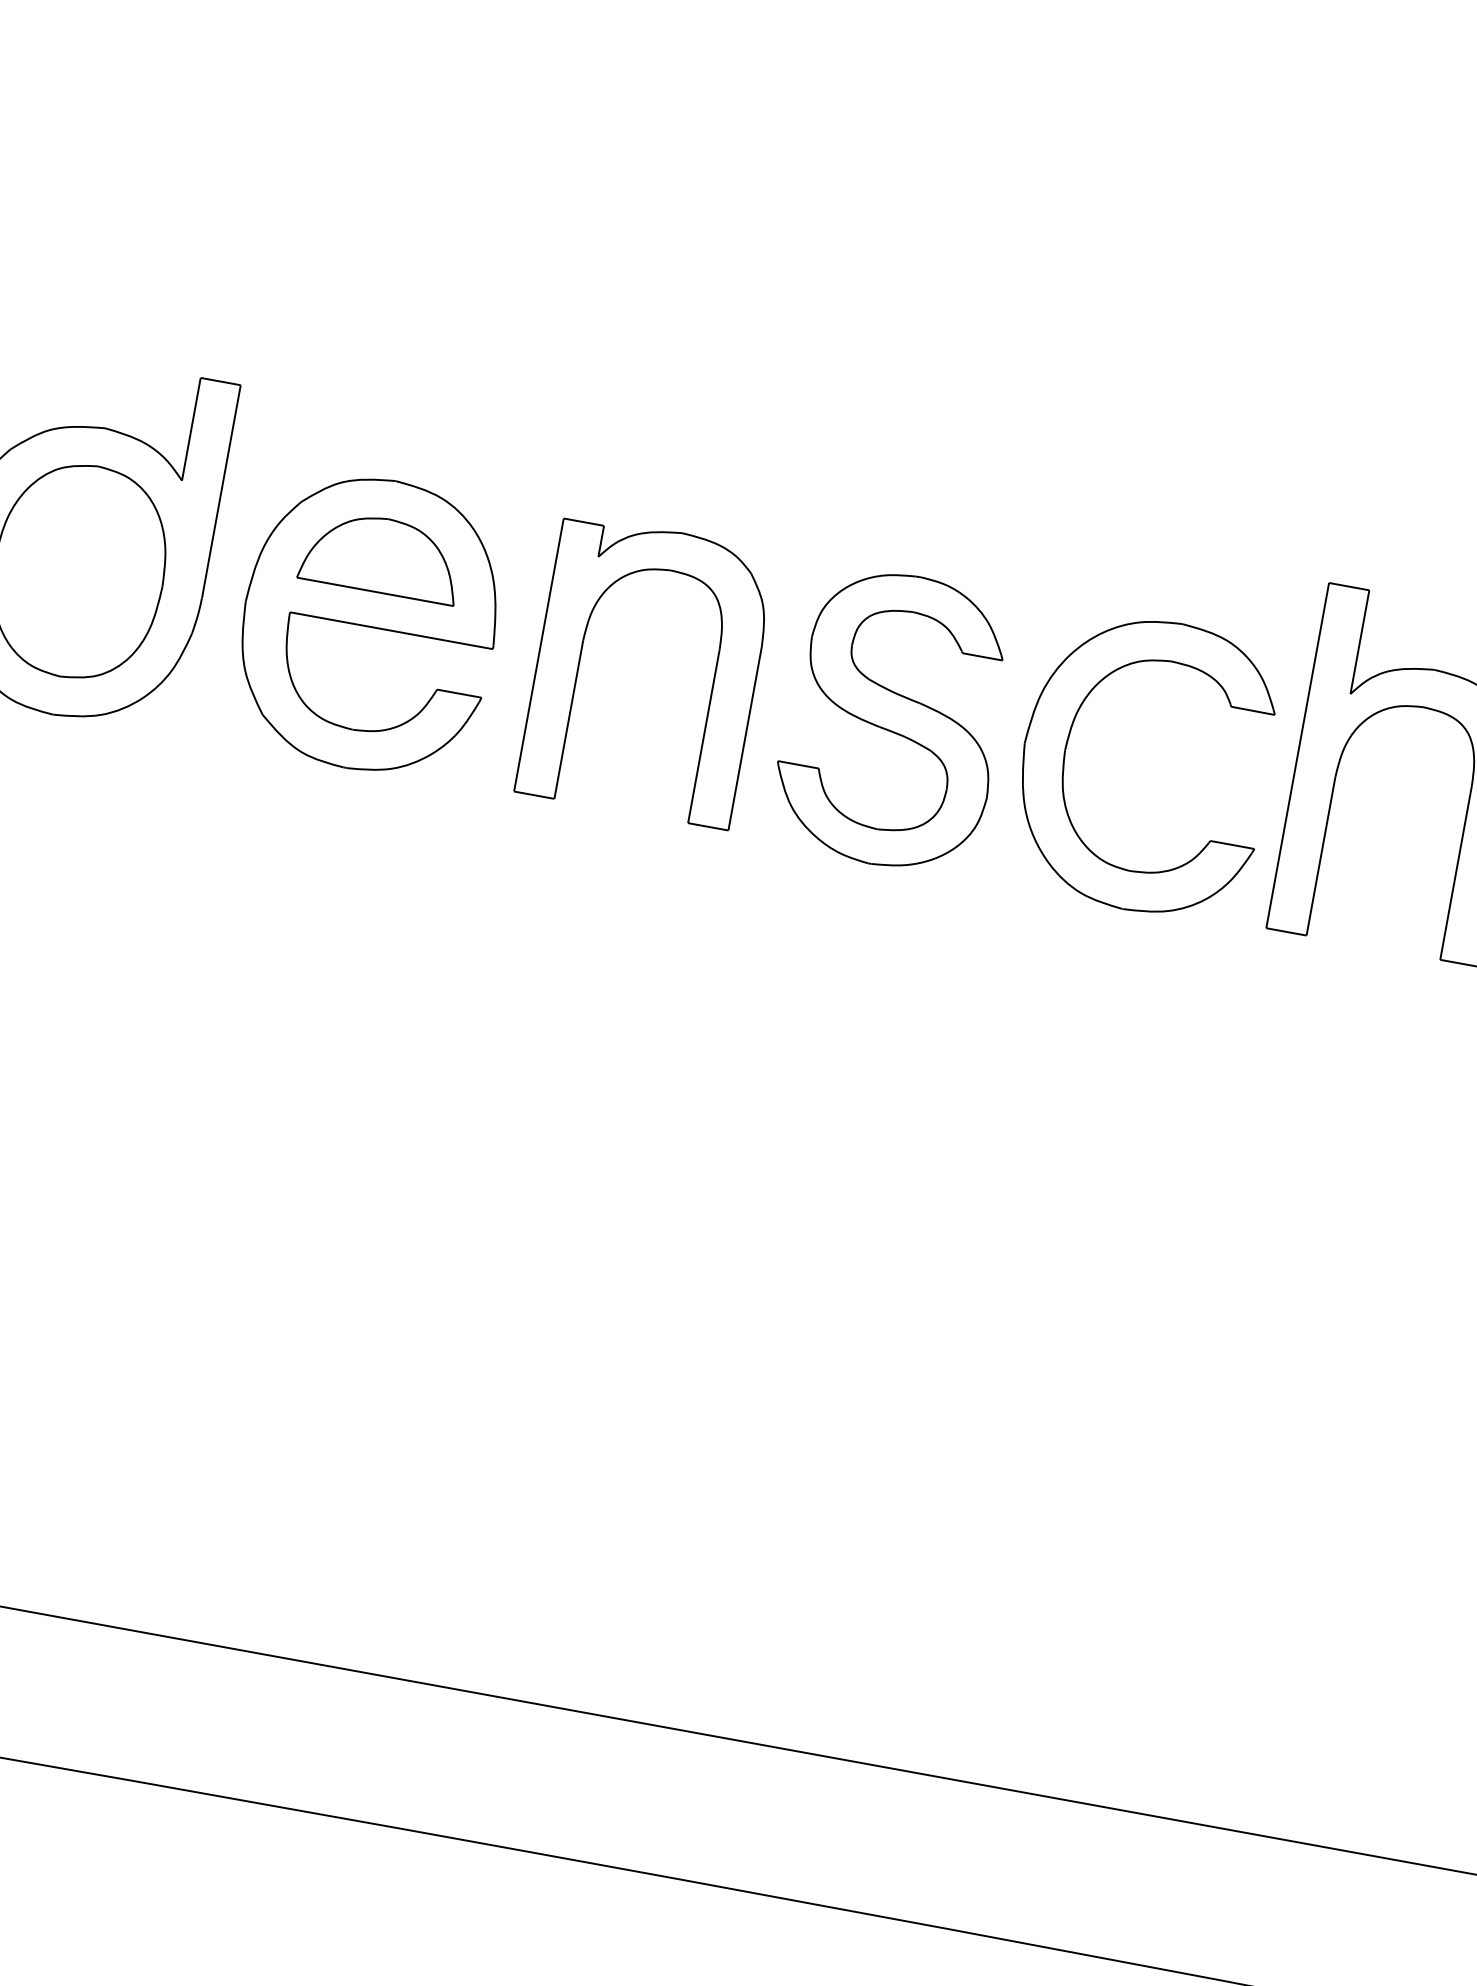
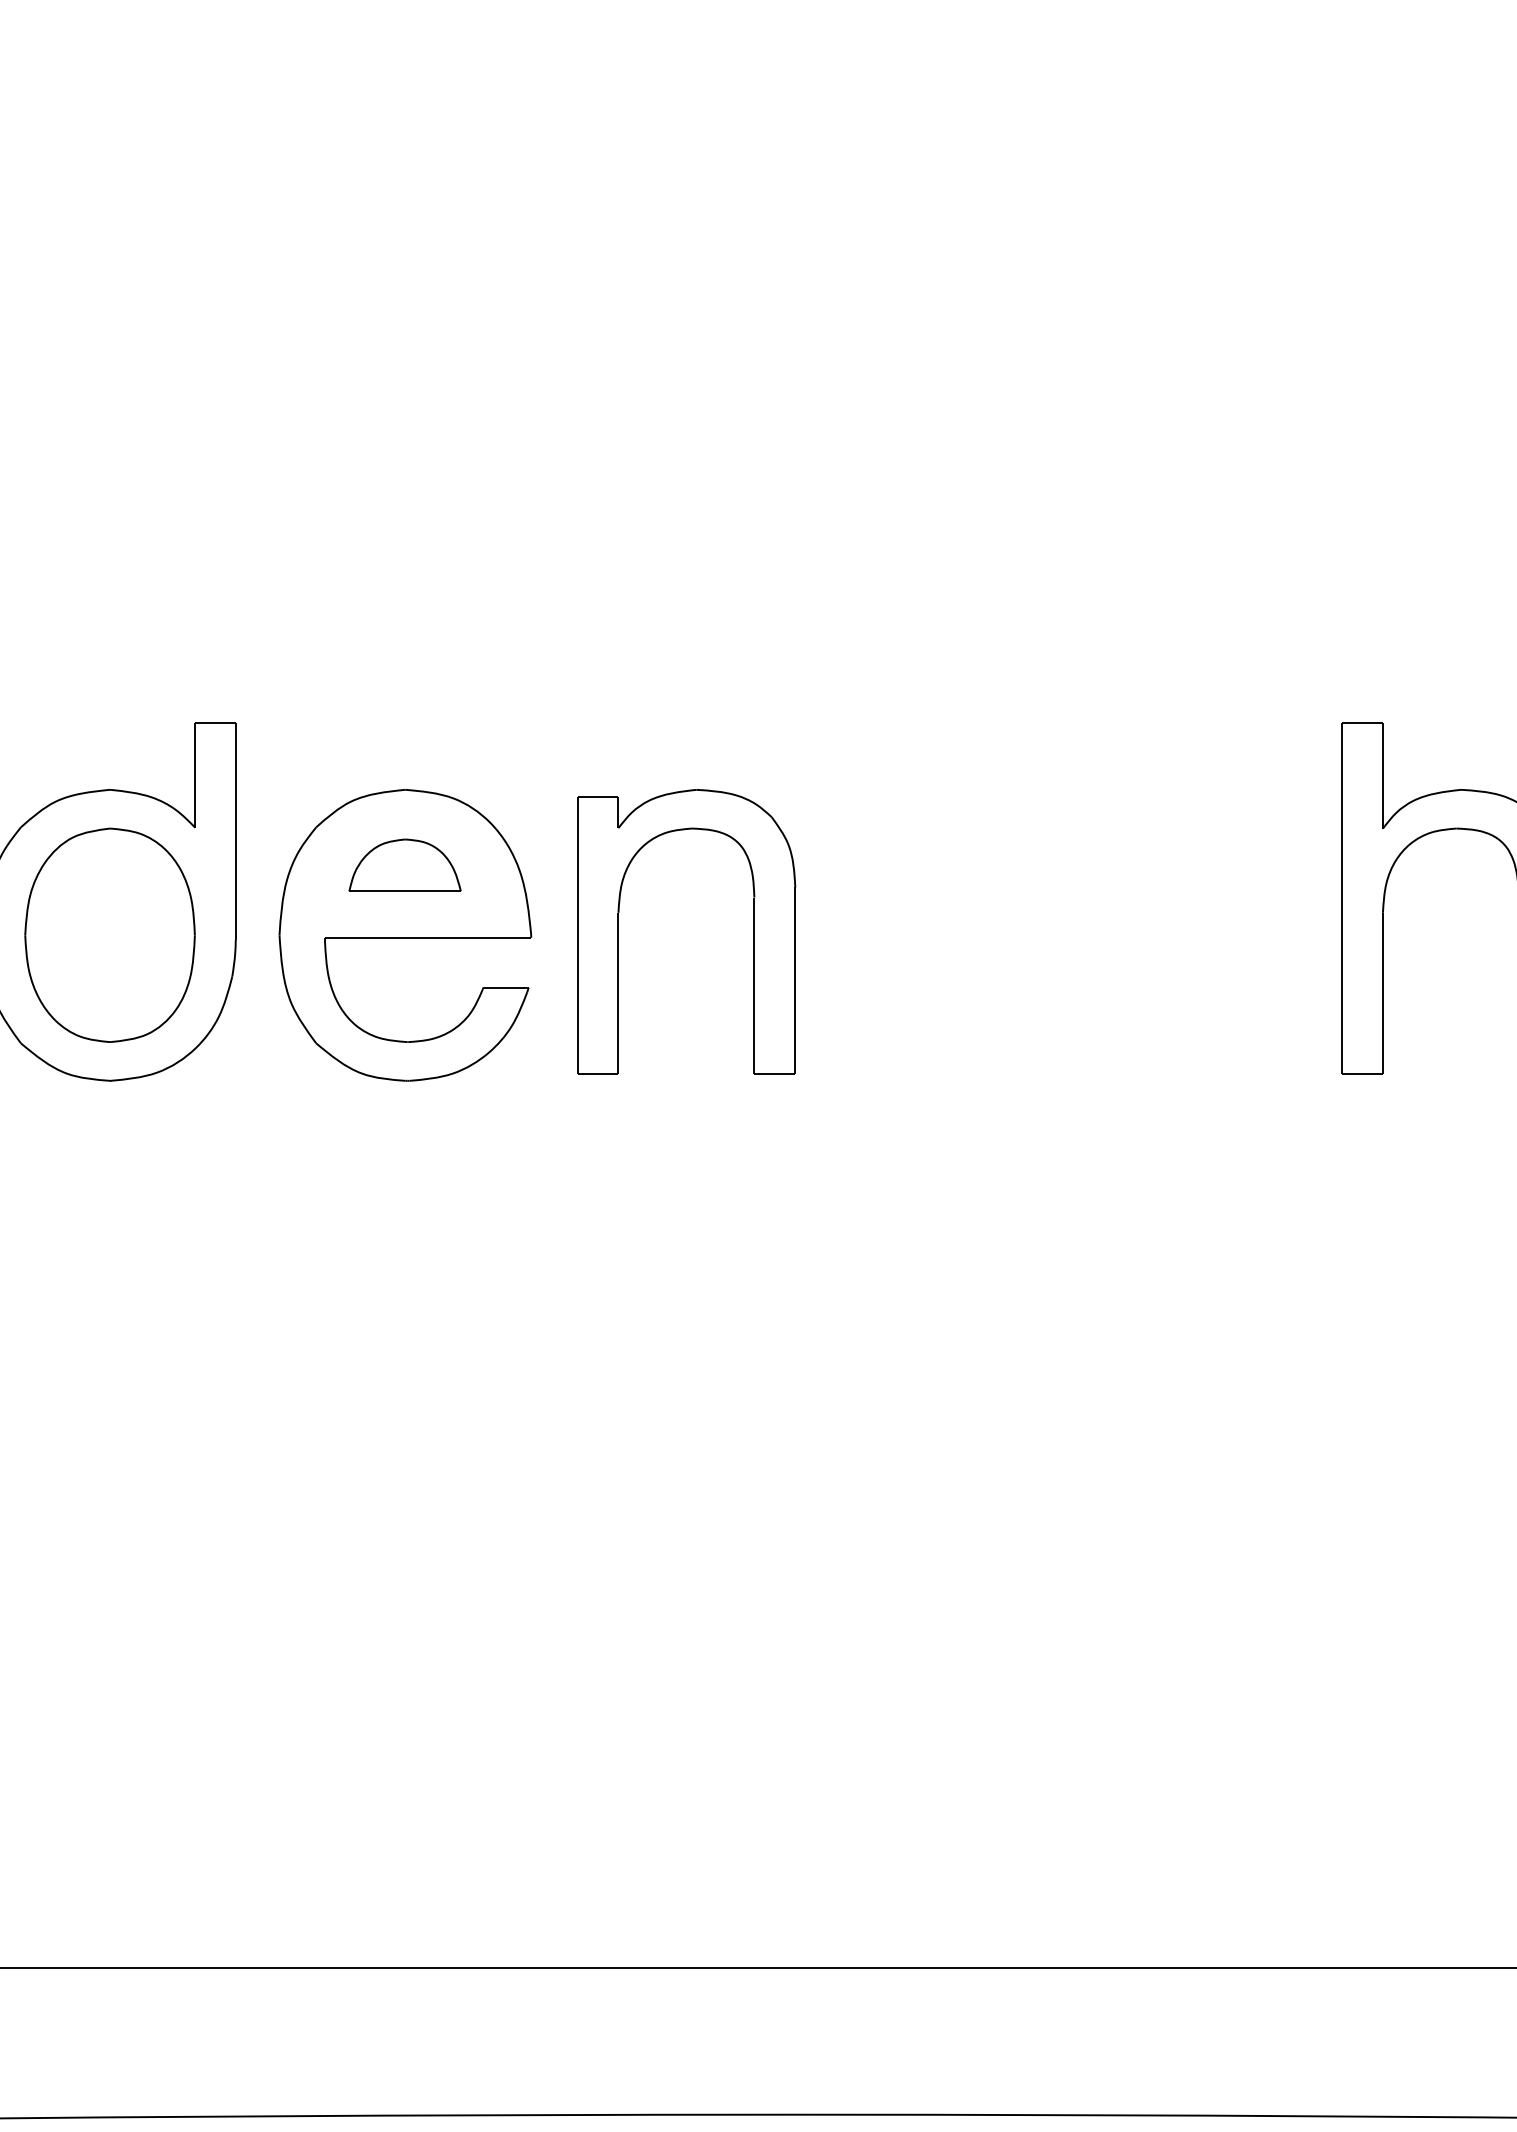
part: (381, 554) -> (404, 864), size x0.7
part: (893, 719) -> (937, 935), removed
part: (1066, 751) -> (1113, 935), removed

